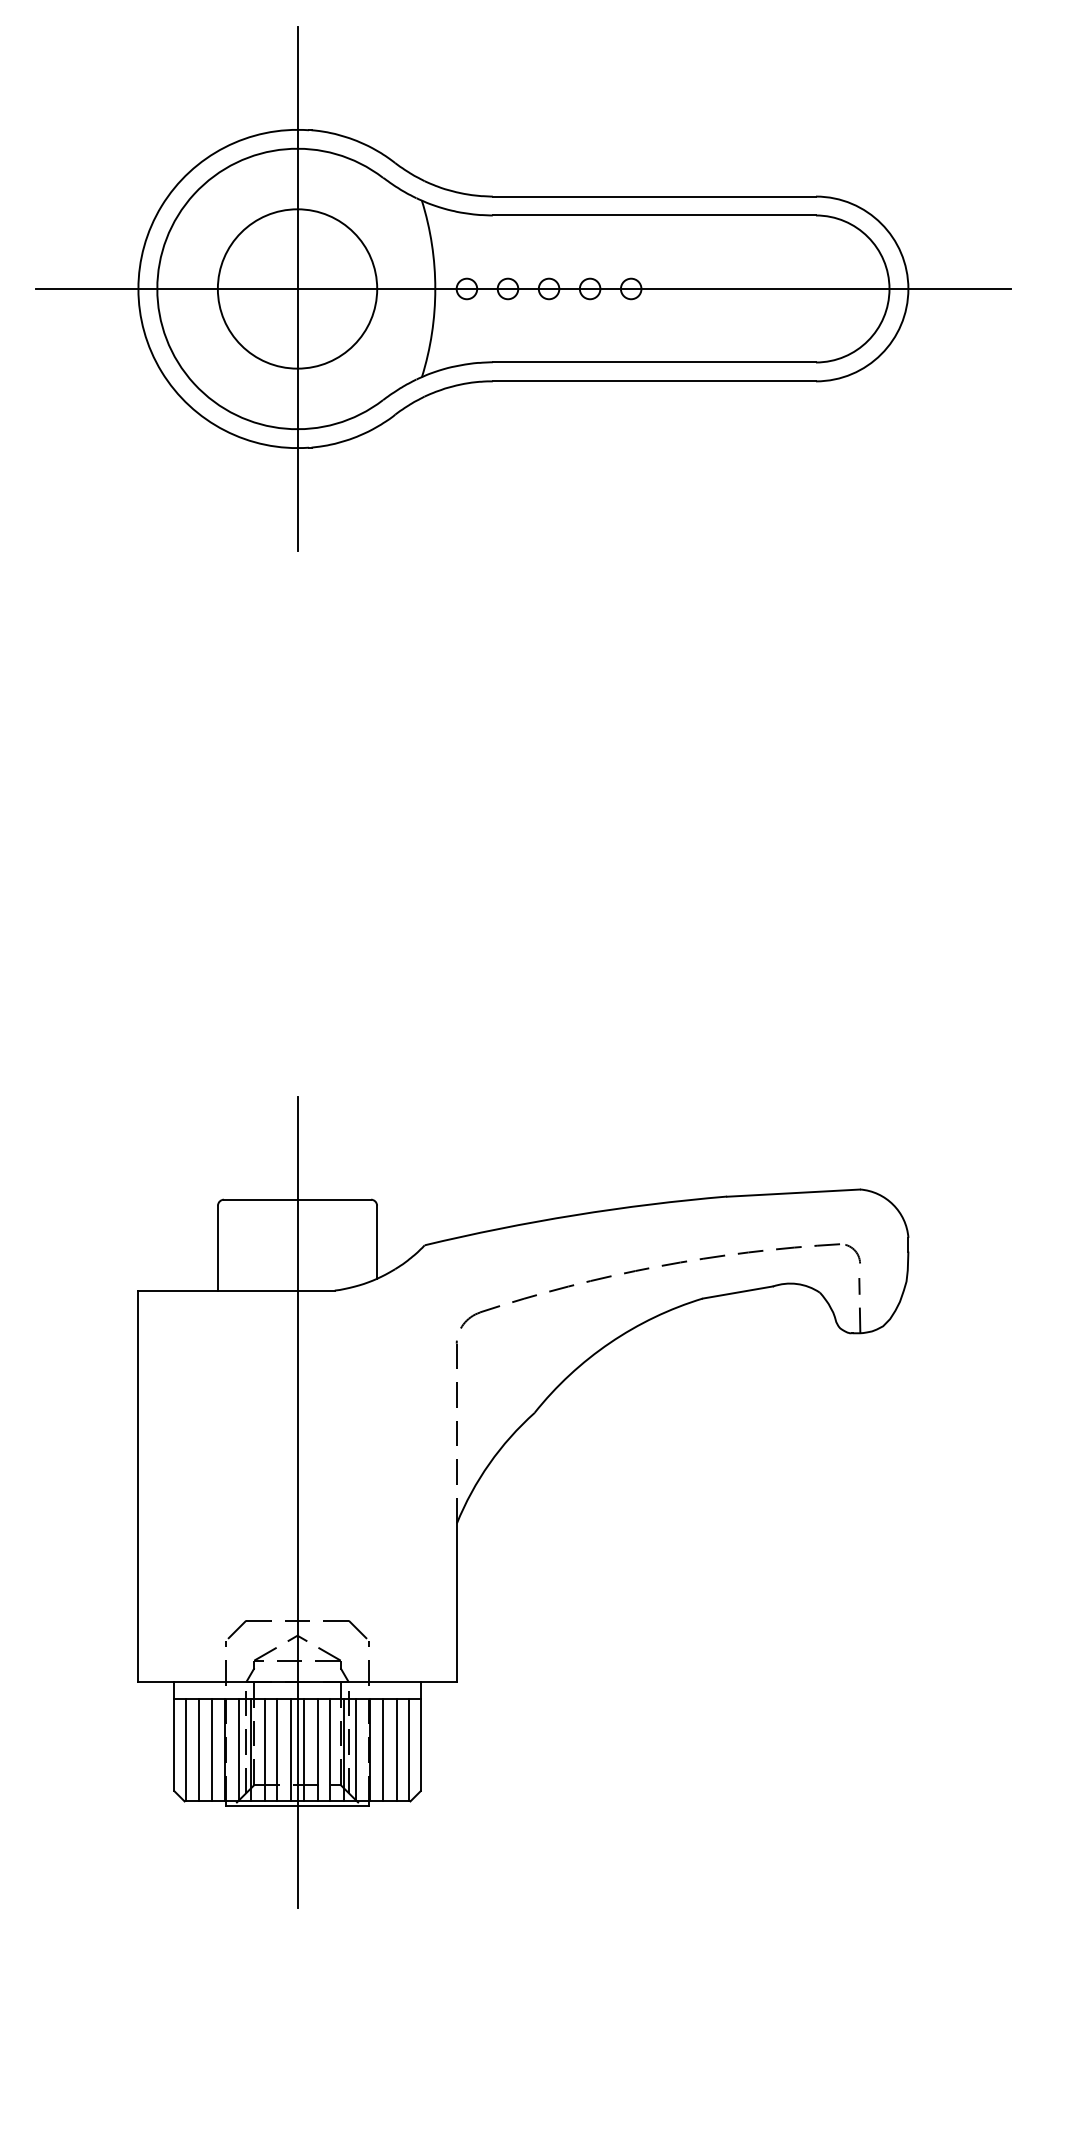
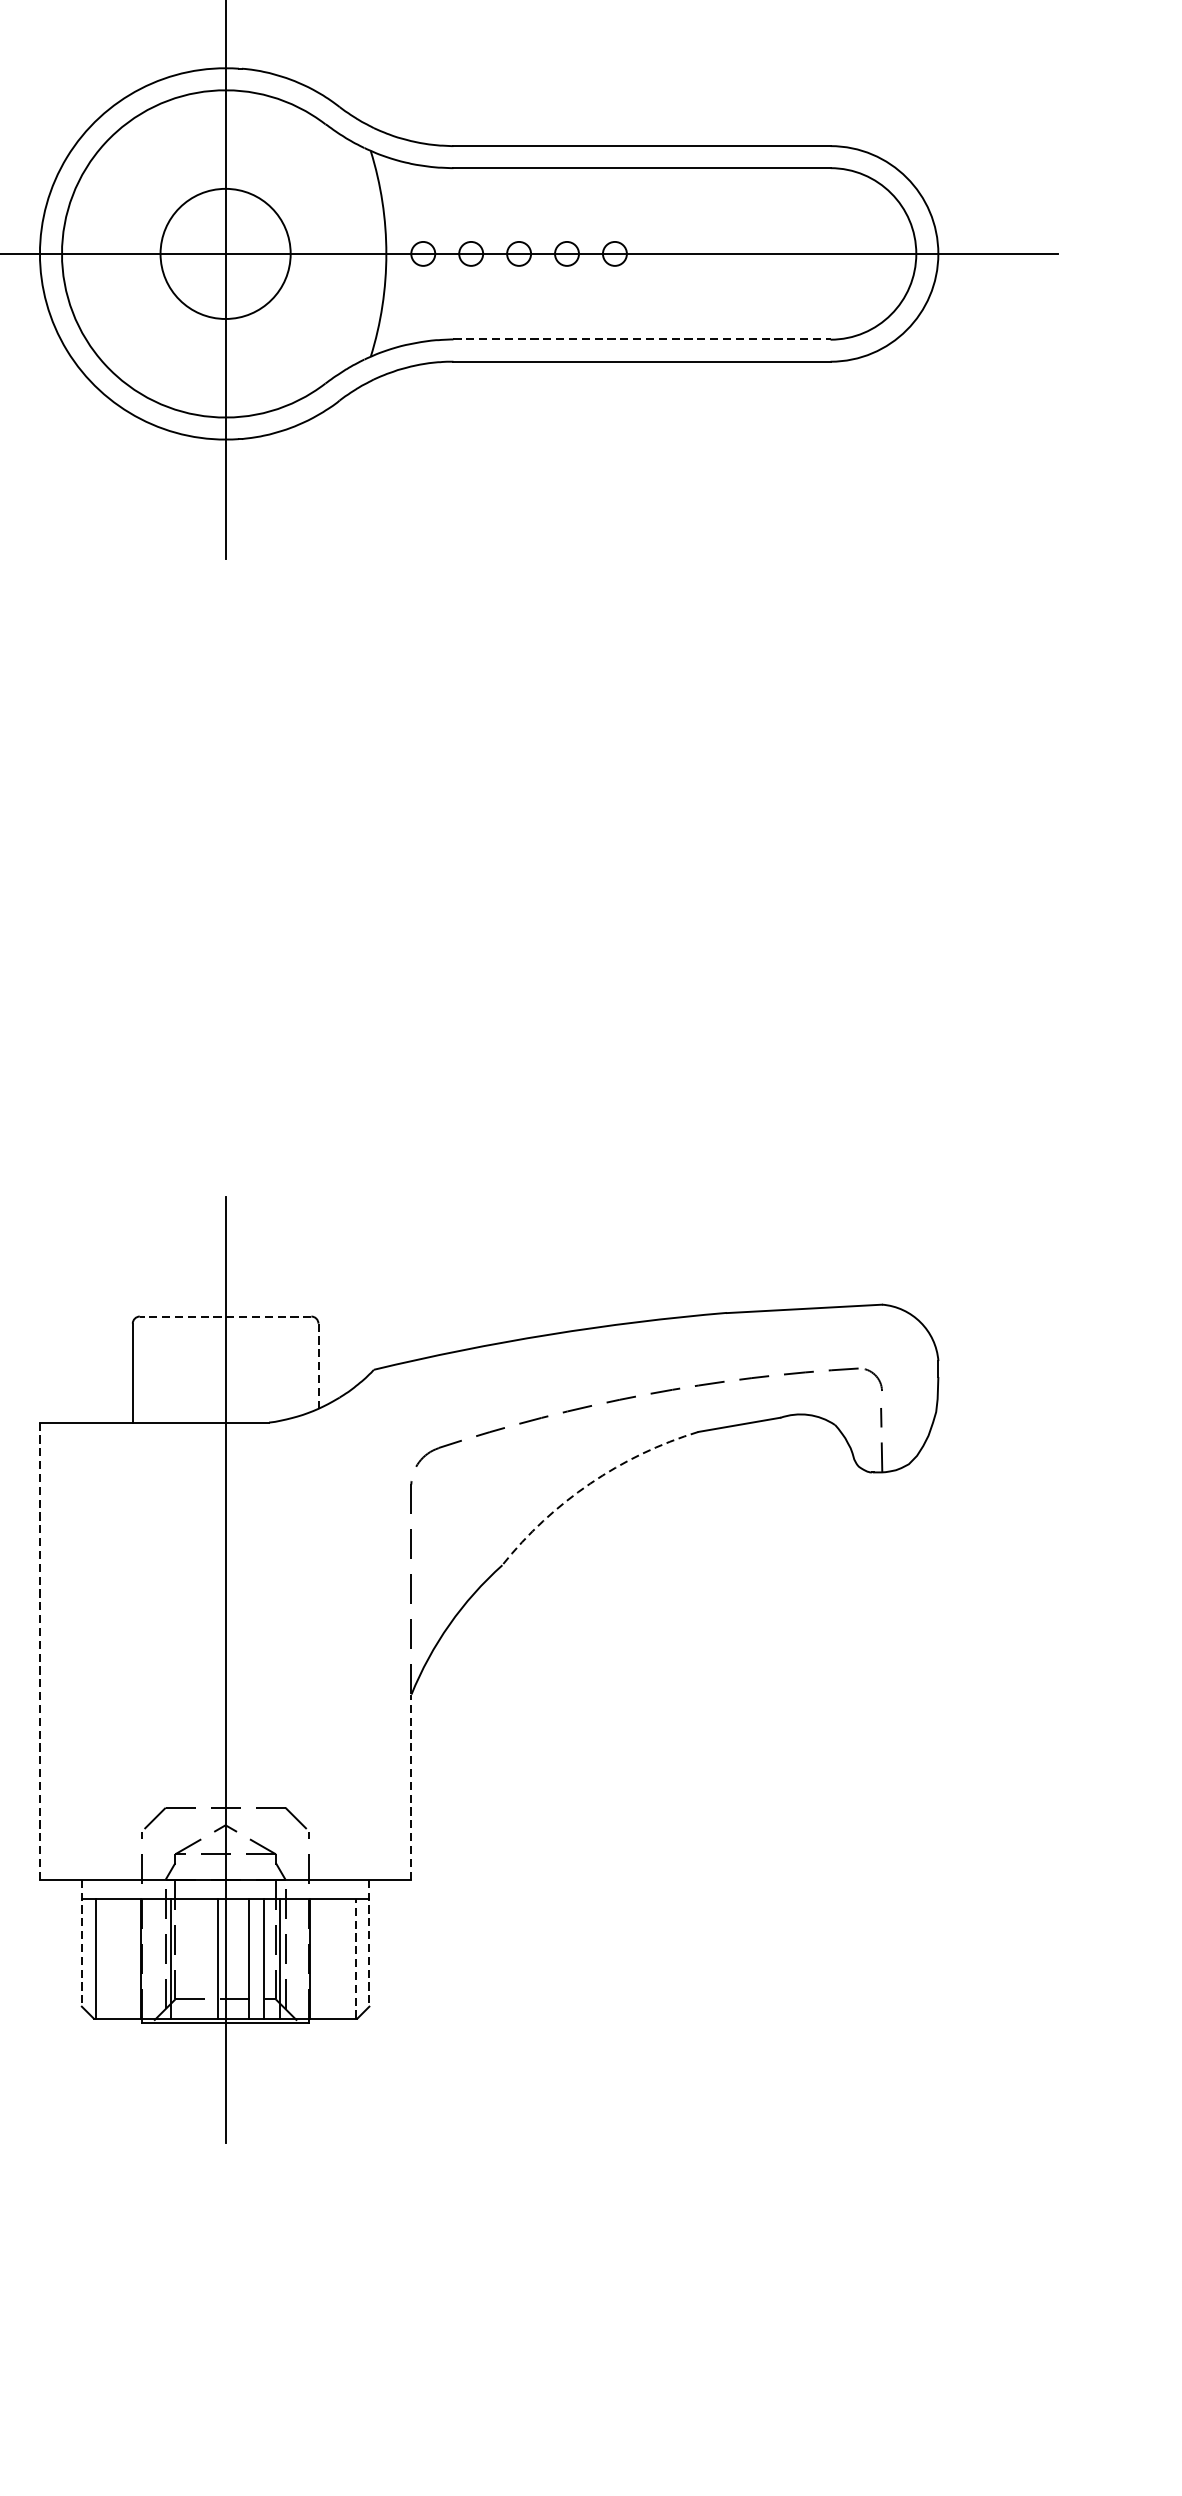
circle: (297, 288) -> (225, 253), size x0.7
line: (654, 362) -> (642, 339), solid -> dashed
line: (297, 1199) -> (225, 1316), solid -> dashed
line: (377, 1241) -> (318, 1365), solid -> dashed
arc: (610, 1342) -> (590, 1483), solid -> dashed
line: (138, 1486) -> (40, 1651), solid -> dashed
line: (456, 1602) -> (411, 1786), solid -> dashed
line: (174, 1737) -> (82, 1944), solid -> dashed
line: (420, 1737) -> (369, 1944), solid -> dashed
line: (198, 1749) -> (110, 1958), removed
line: (212, 1749) -> (126, 1958), removed
line: (238, 1749) -> (156, 1958), removed
line: (265, 1749) -> (188, 1958), removed
line: (277, 1749) -> (202, 1958), removed
line: (303, 1749) -> (232, 1958), removed
line: (356, 1749) -> (294, 1958), removed
line: (382, 1749) -> (324, 1958), removed
line: (396, 1749) -> (341, 1958), removed
line: (409, 1749) -> (356, 1958), solid -> dashed

